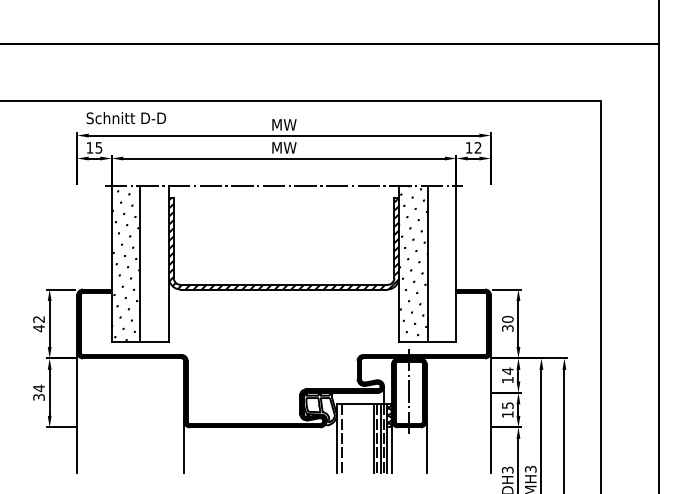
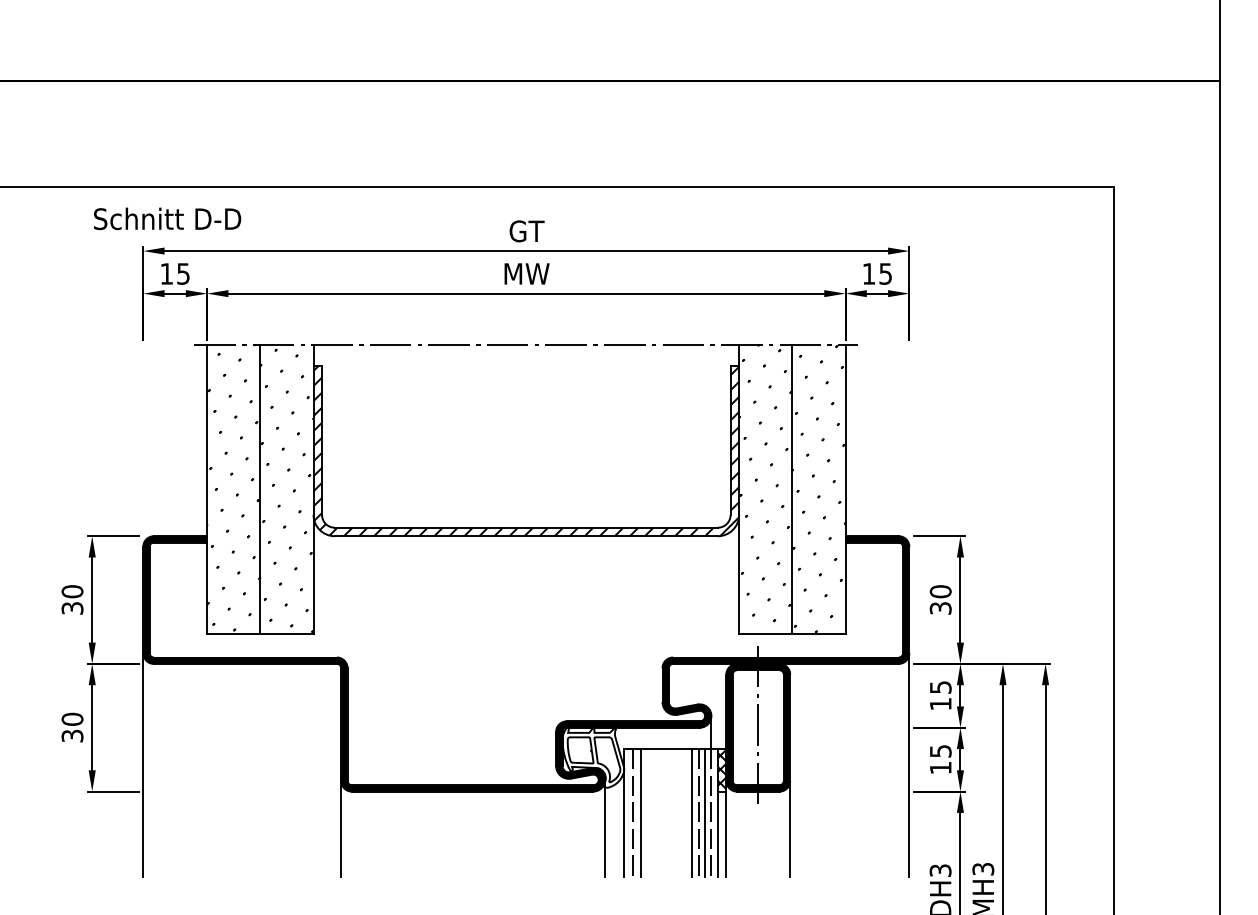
text: (125, 118) -> (165, 219), moved
text: (284, 124) -> (527, 230), MW -> GT
text: (477, 147) -> (884, 273), 12 -> 15
hatch: (441, 263) -> (817, 488), added
hatch: (154, 264) -> (286, 489), added
text: (38, 324) -> (71, 601), 42 -> 30
text: (507, 370) -> (940, 686), 14 -> 15
text: (38, 388) -> (71, 719), 34 -> 30
line: (346, 438) -> (641, 812), added
line: (326, 447) -> (604, 828), added

